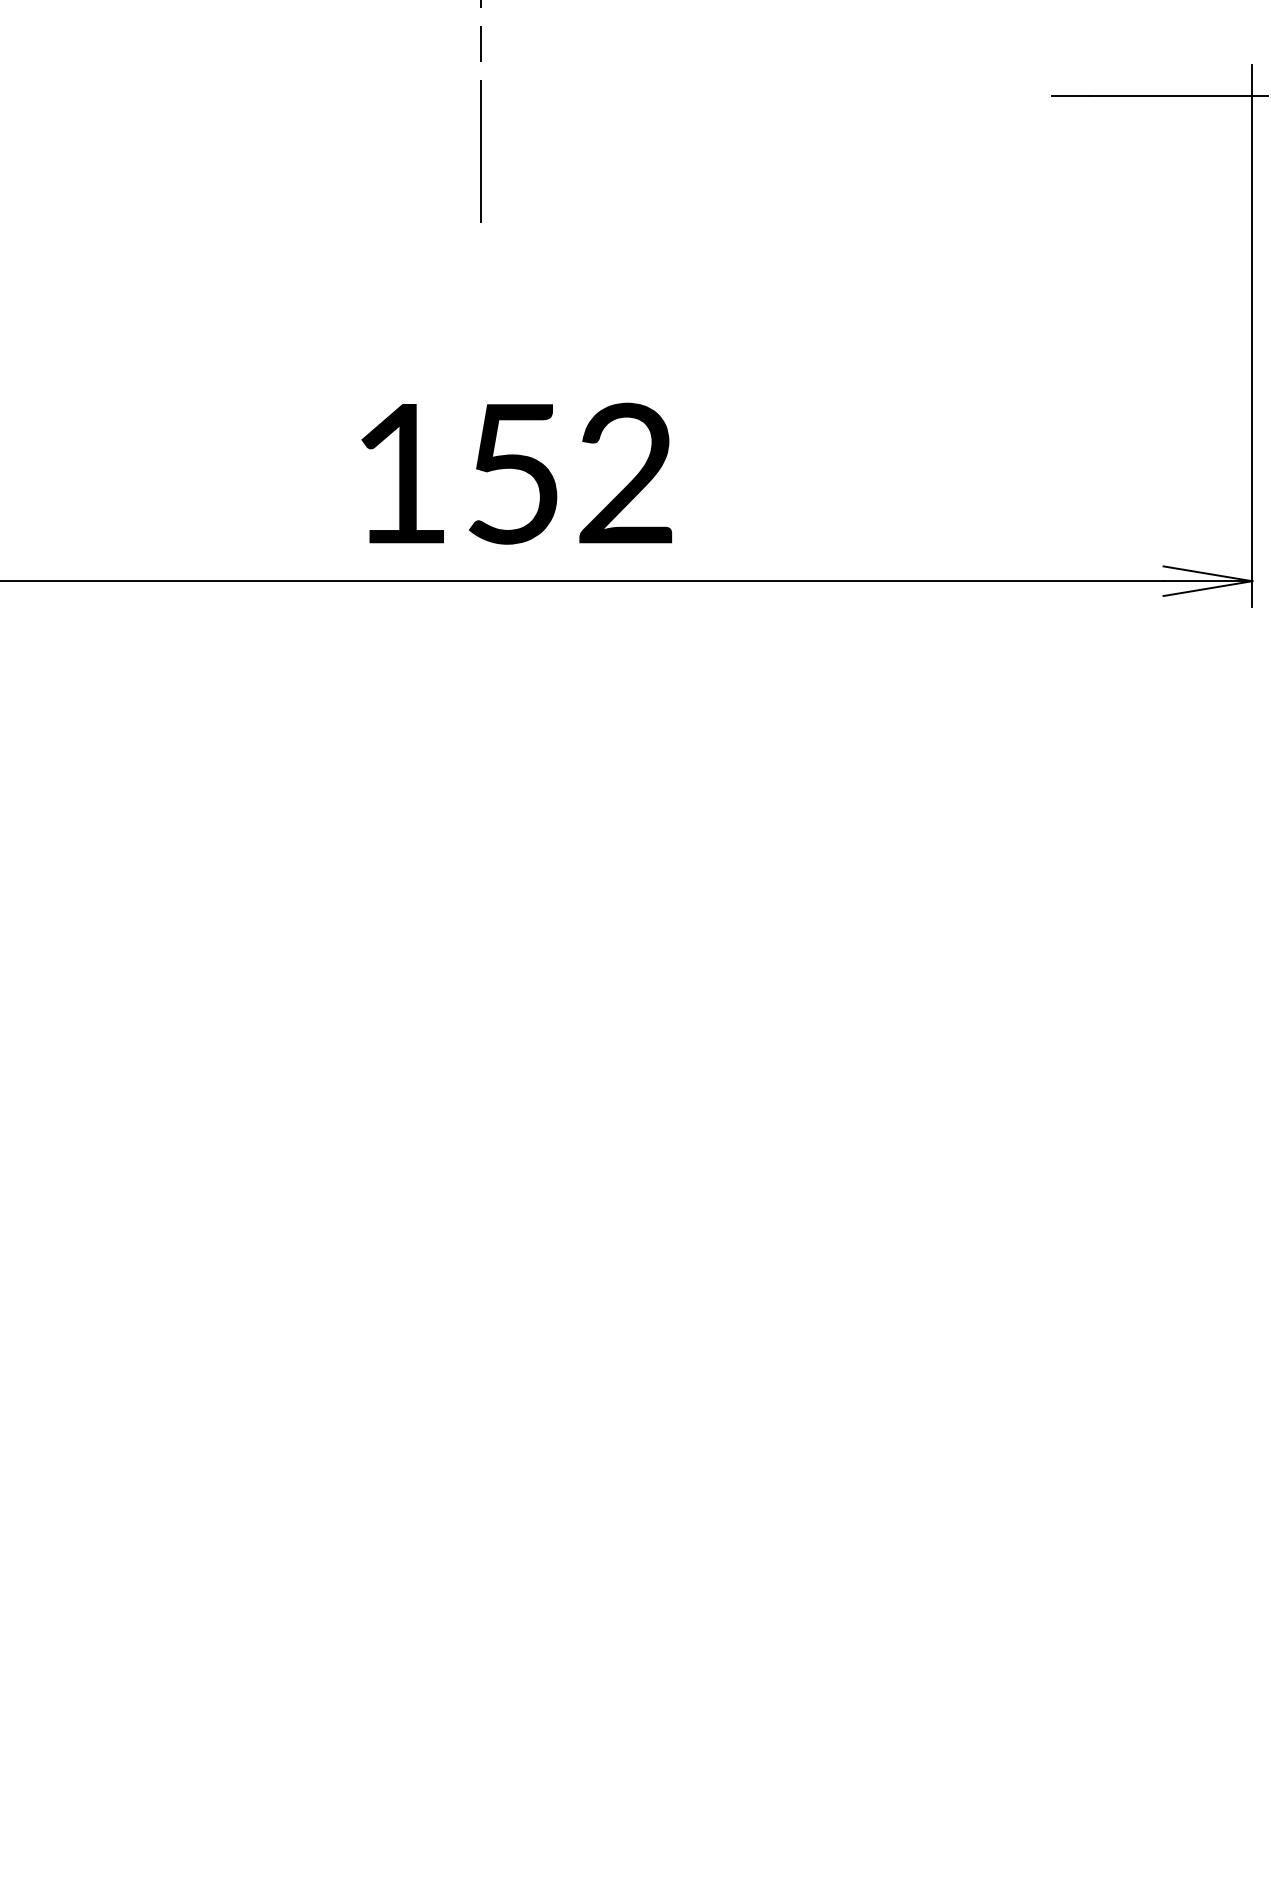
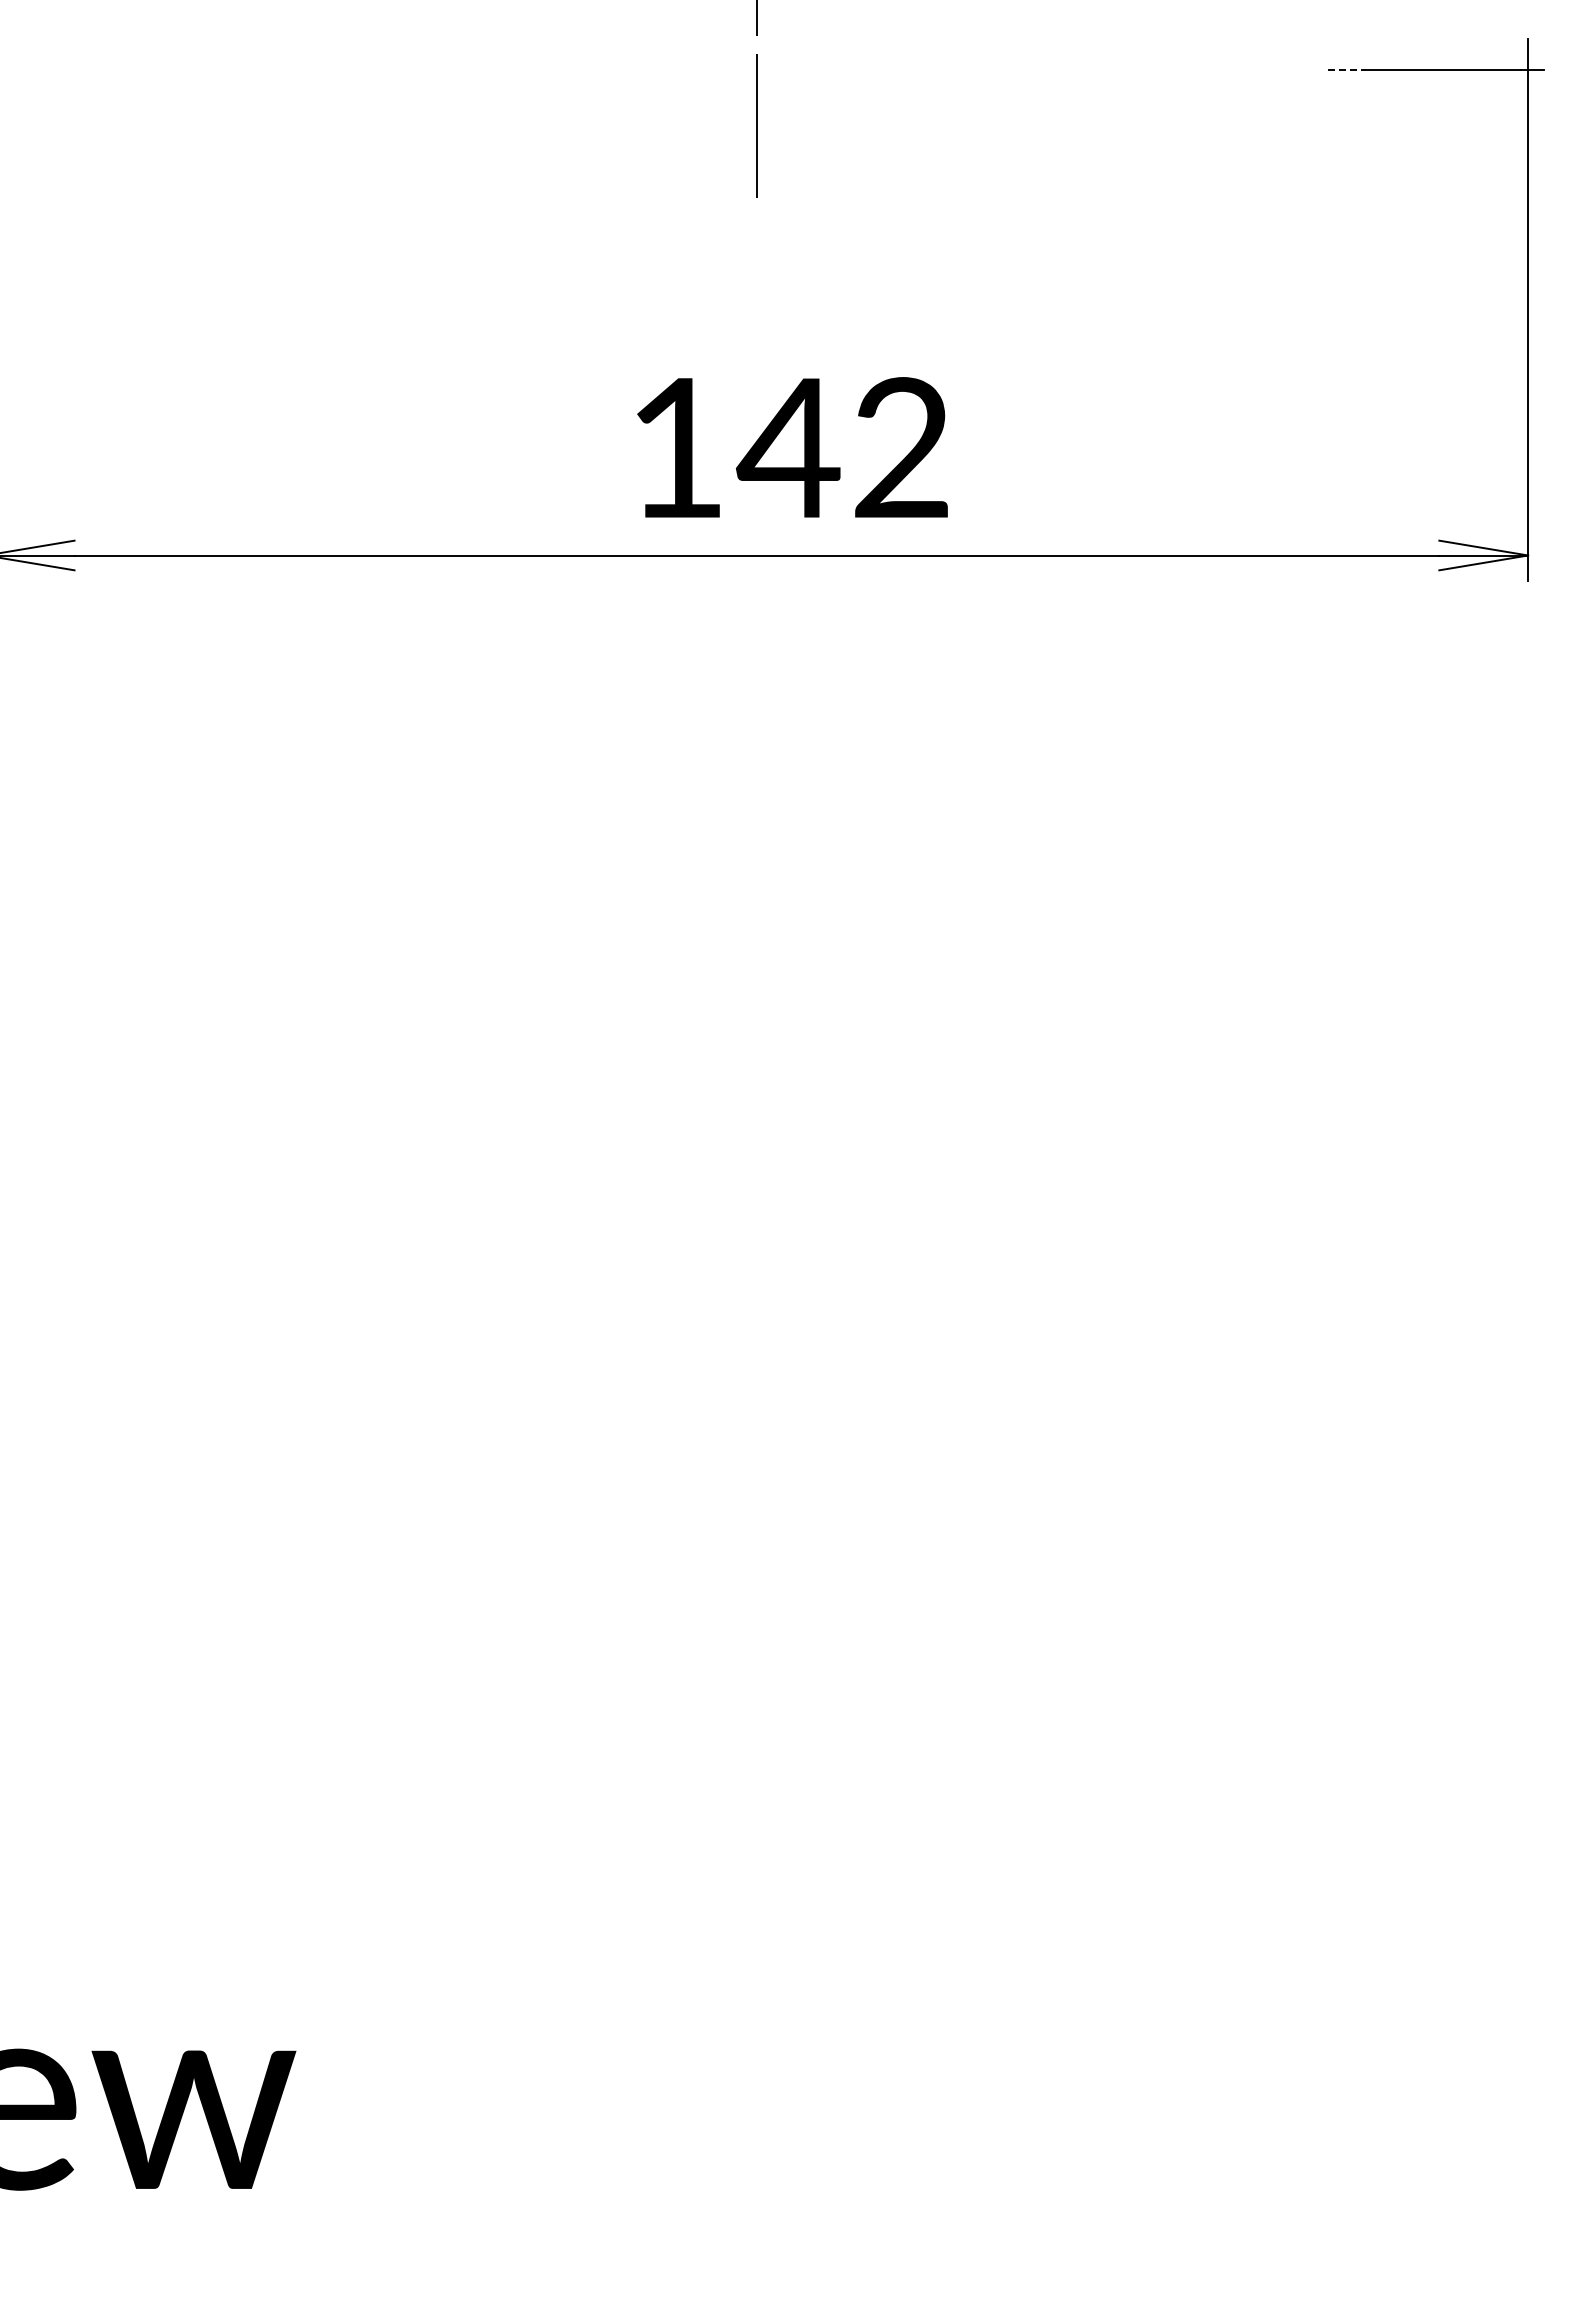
line: (1070, 96) -> (1346, 70), solid -> dashed
text: (511, 474) -> (787, 448), 152 -> 142

